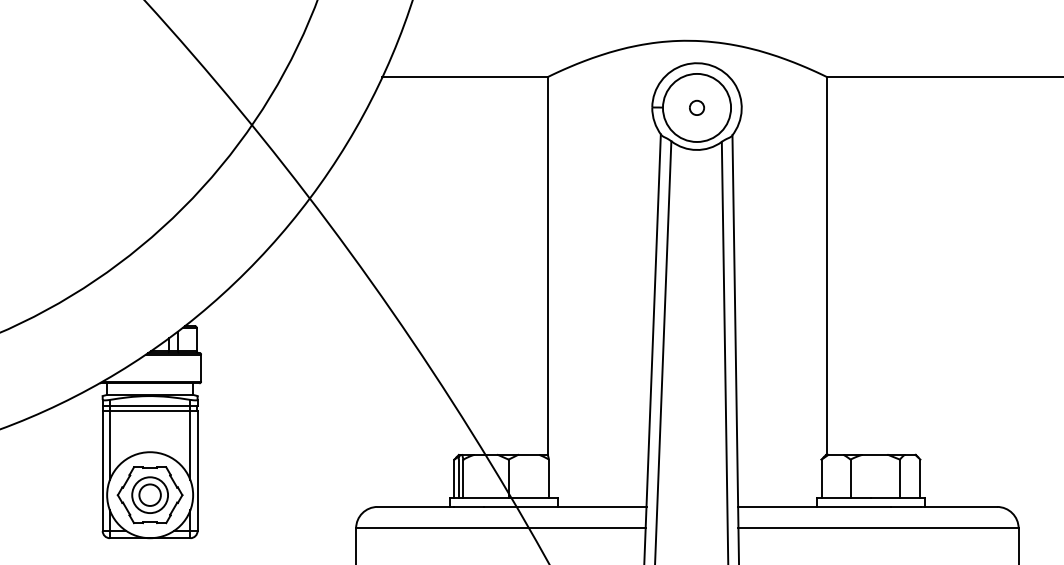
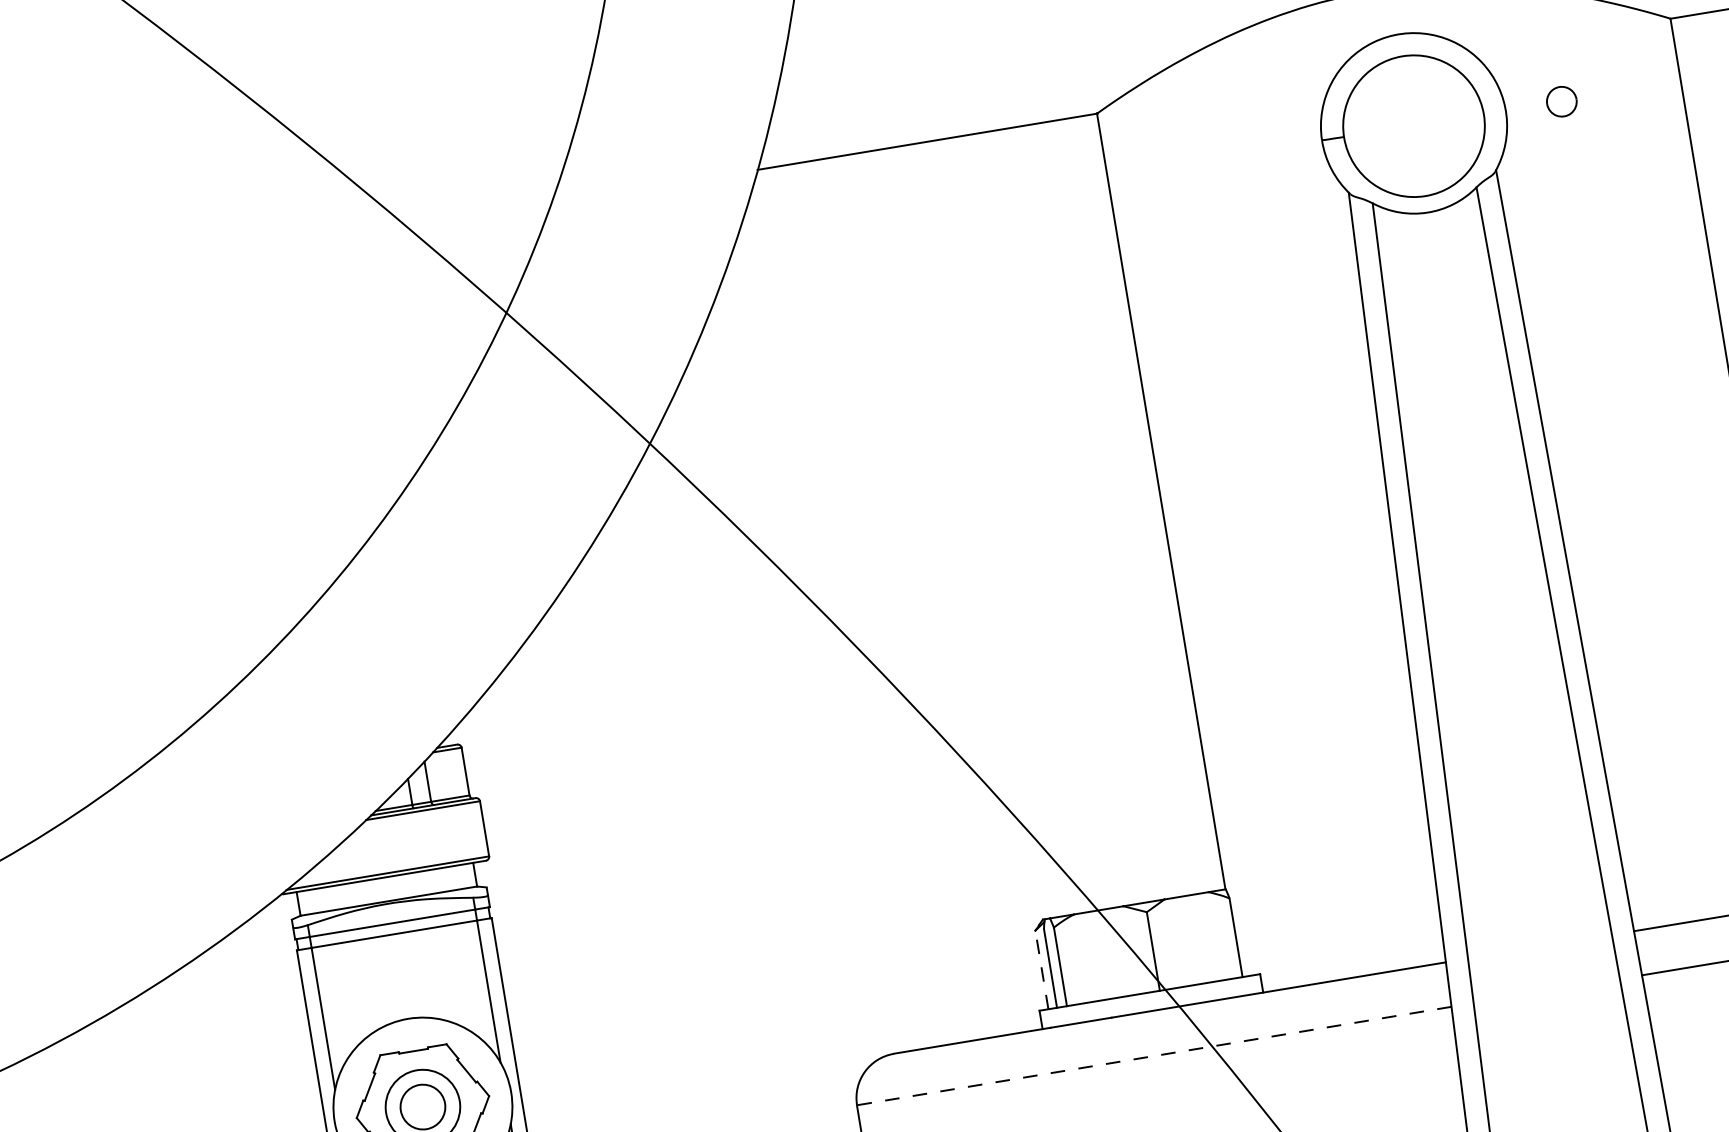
part: (696, 107) -> (1560, 100), moved
line: (454, 478) -> (1042, 969), solid -> dashed
line: (500, 528) -> (1153, 1056), solid -> dashed

